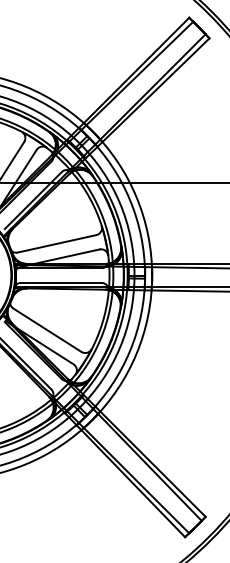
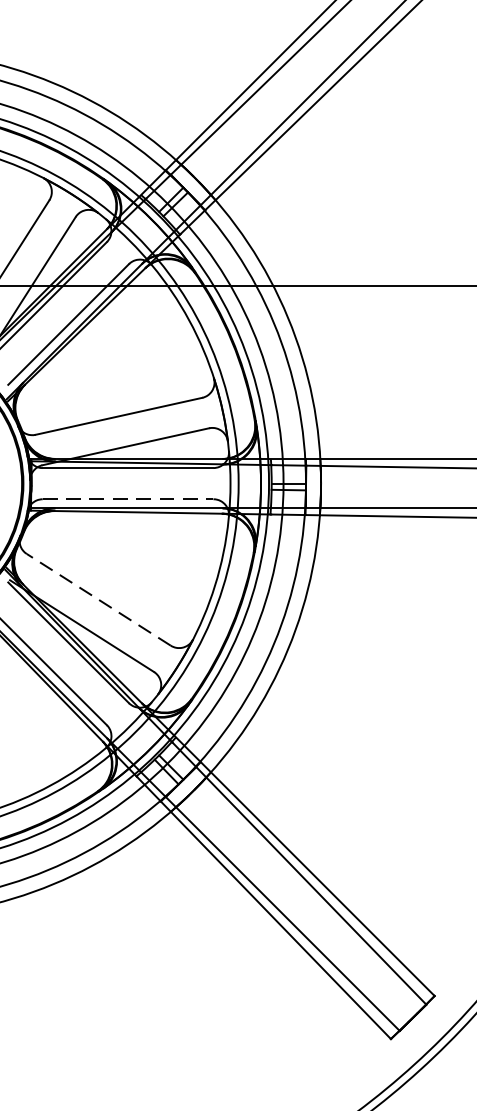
line: (61, 282) -> (128, 498), solid -> dashed
line: (47, 330) -> (98, 600), solid -> dashed

